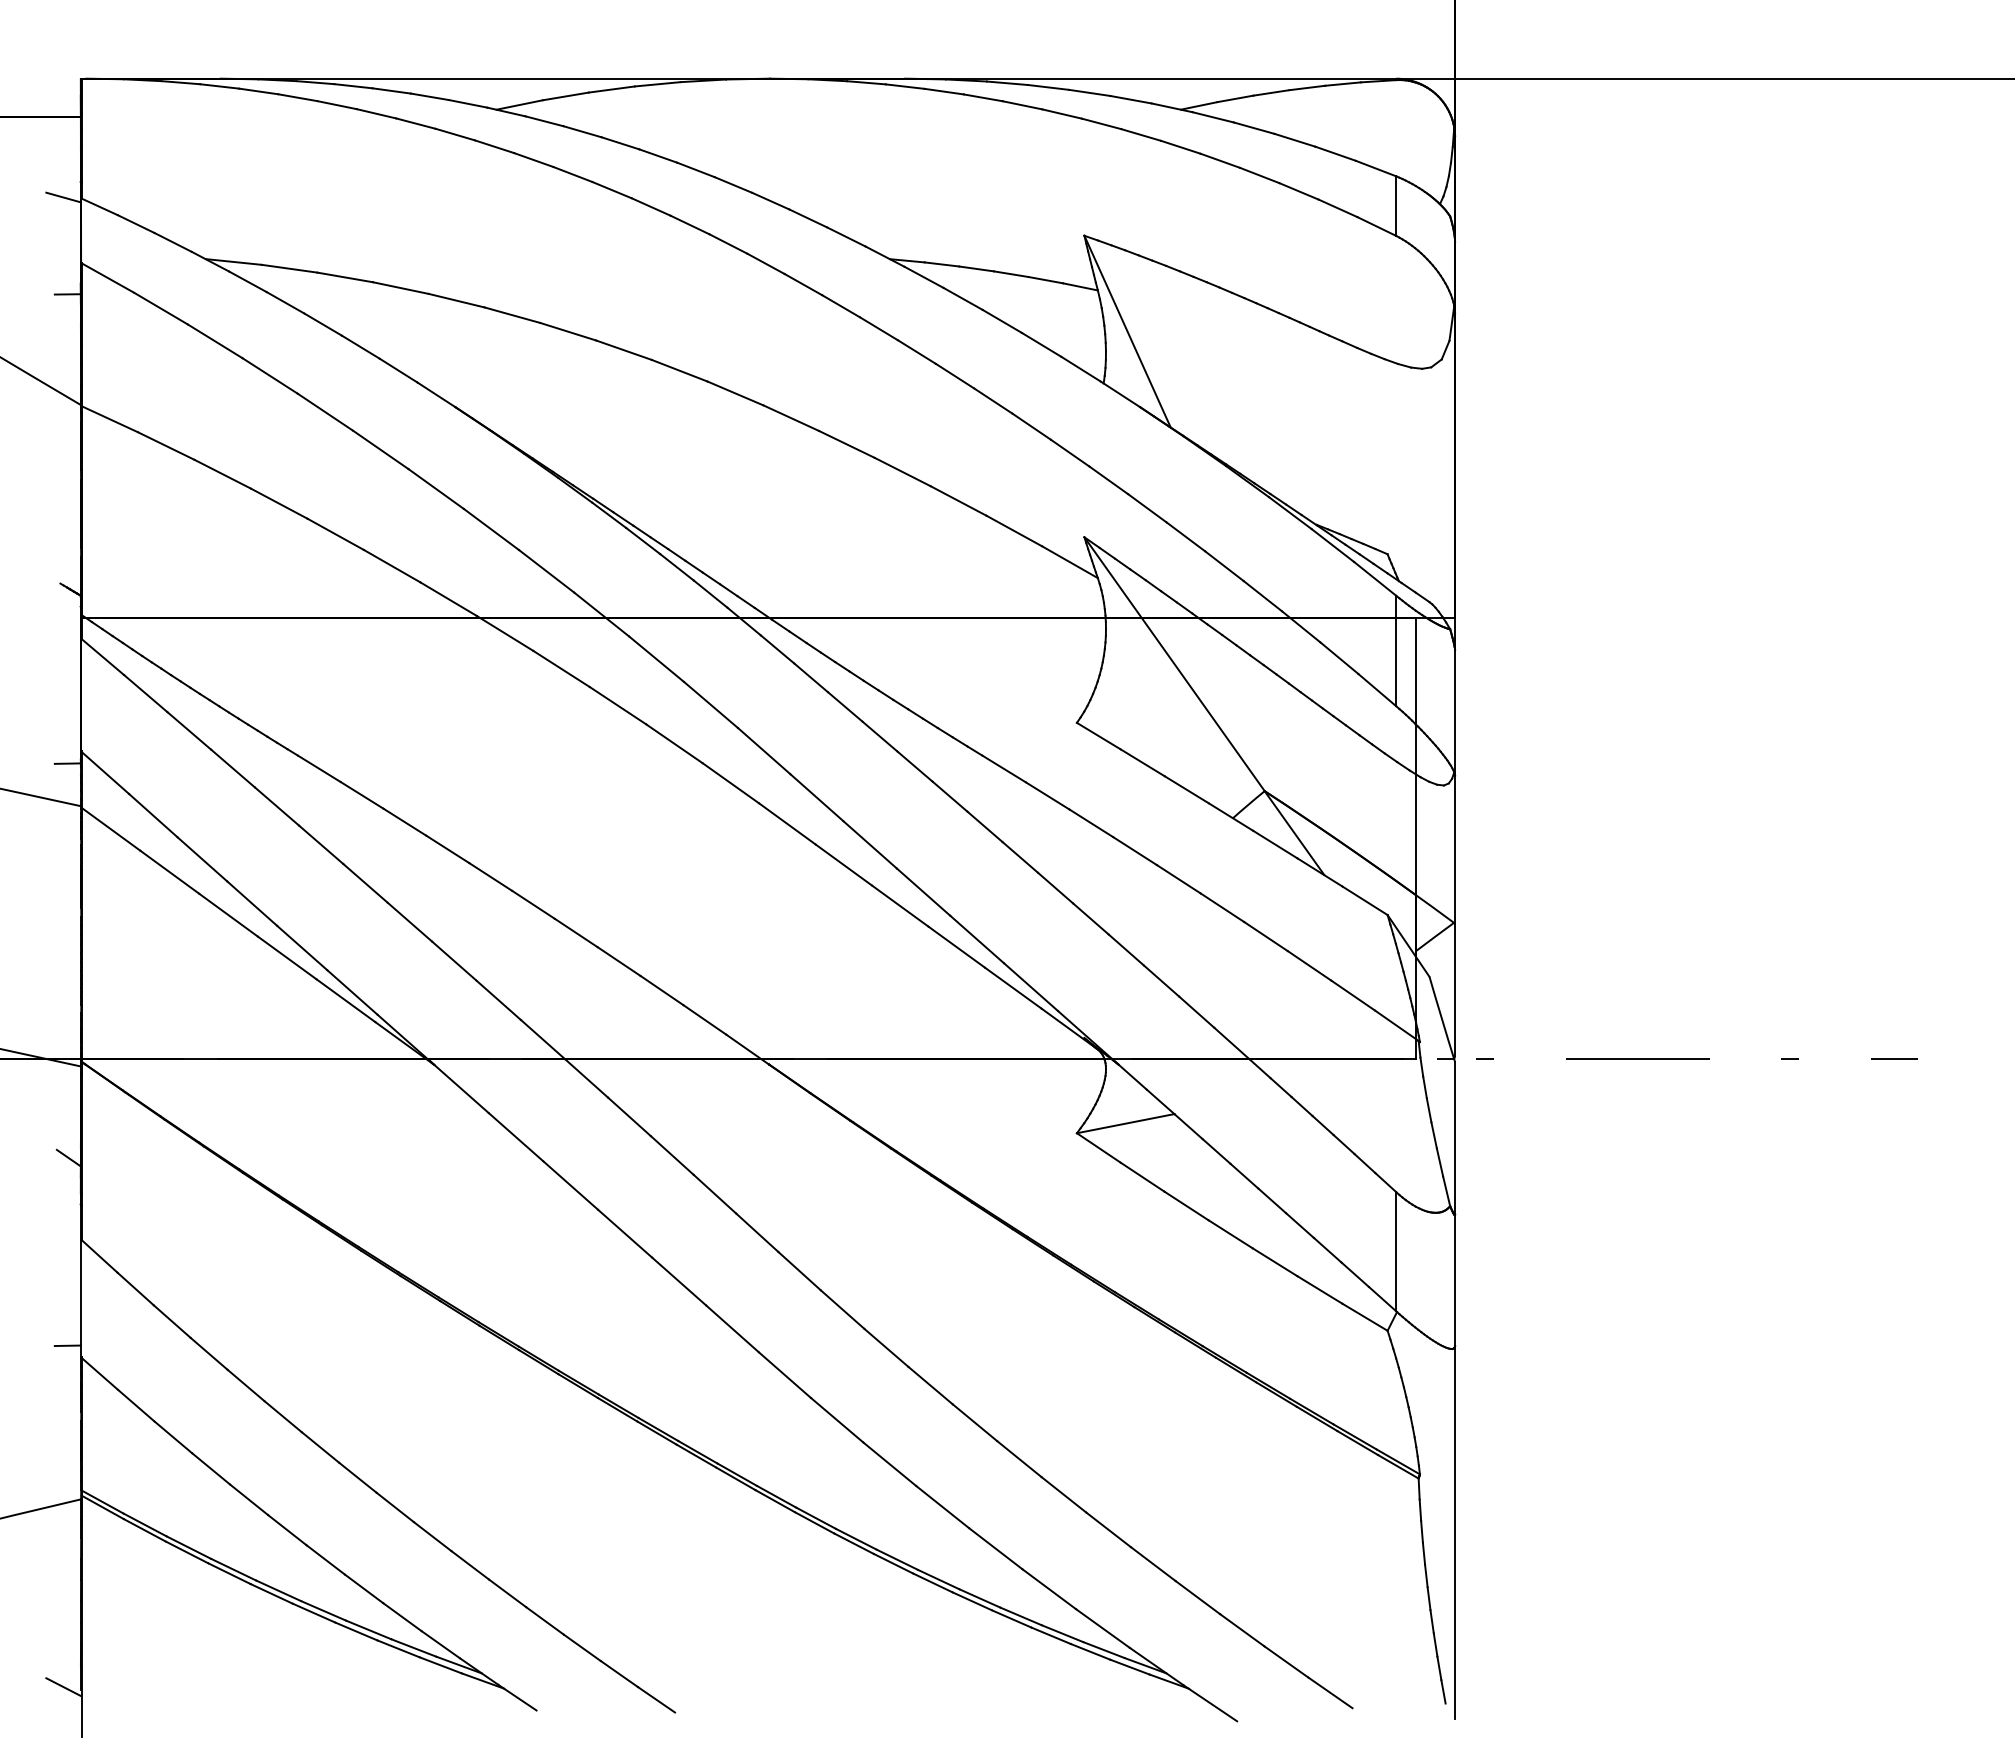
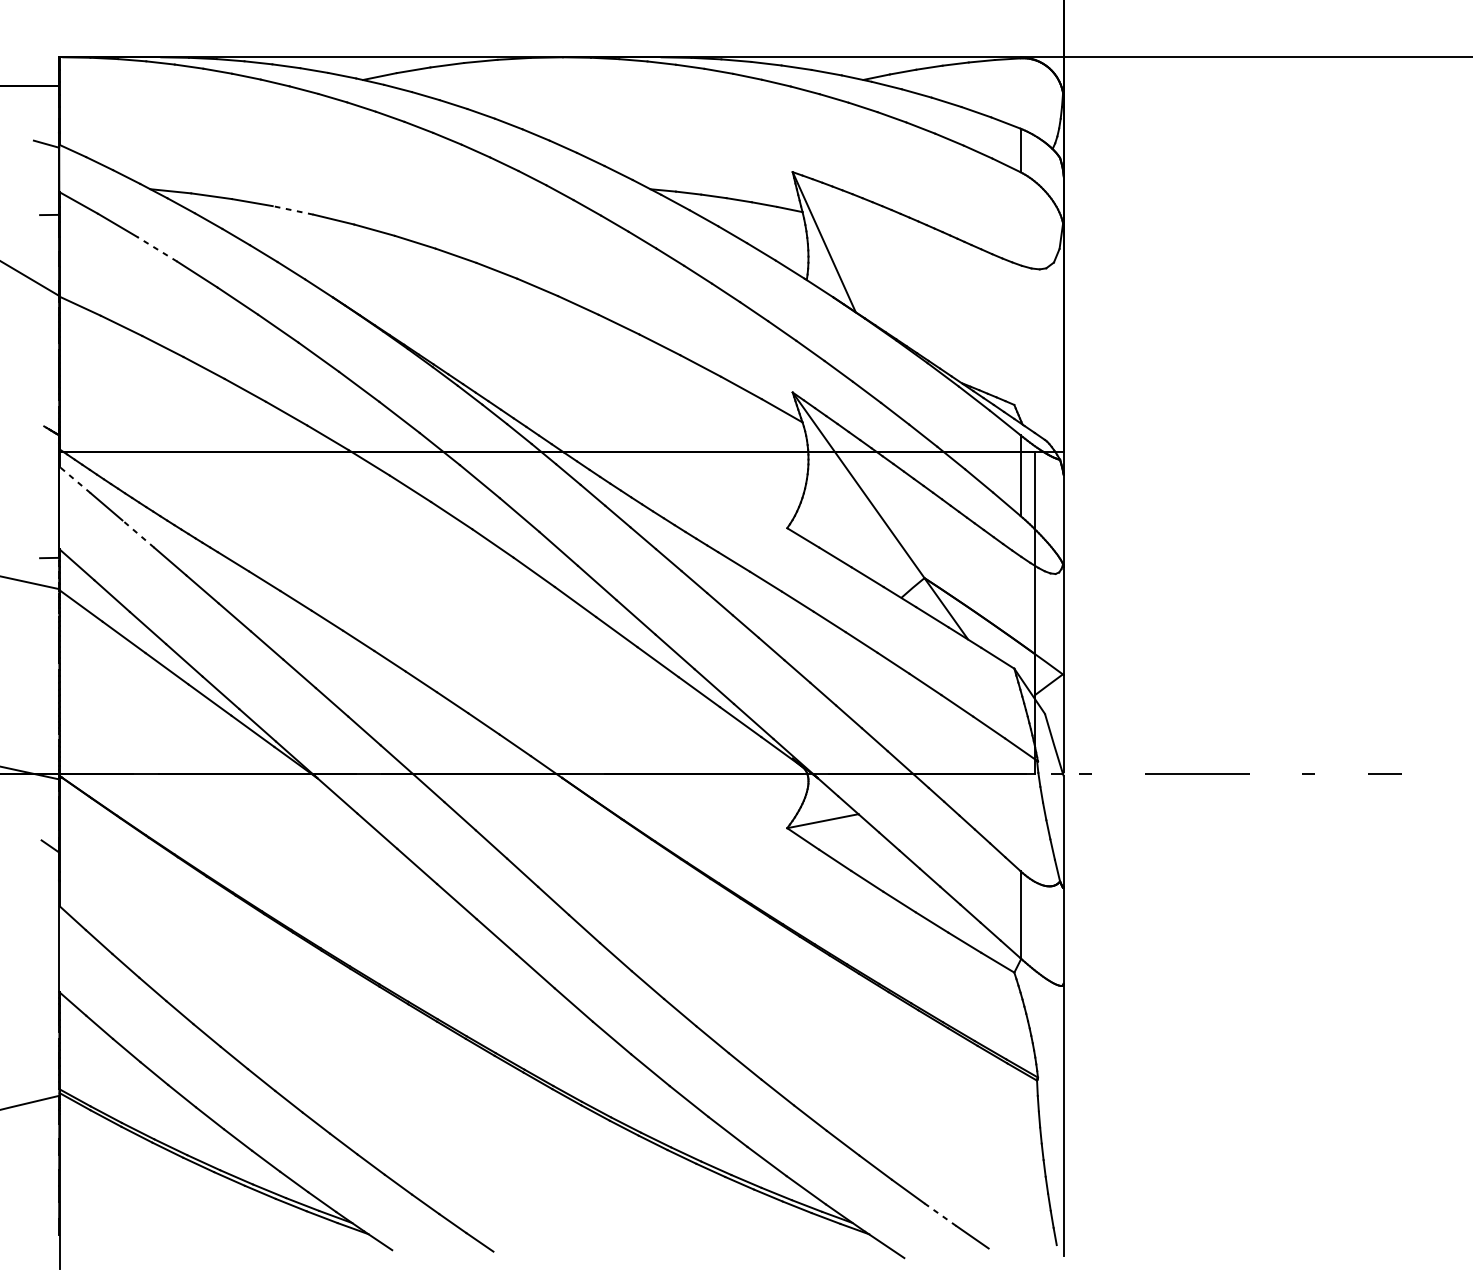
line: (400, 288) -> (292, 210), solid -> dashed
line: (214, 341) -> (156, 249), solid -> dashed
line: (102, 657) -> (74, 480), solid -> dashed
line: (189, 730) -> (138, 533), solid -> dashed
line: (67, 1345) -> (49, 983), removed
line: (1286, 1661) -> (940, 1214), solid -> dashed
line: (63, 1686) -> (46, 1232), removed

